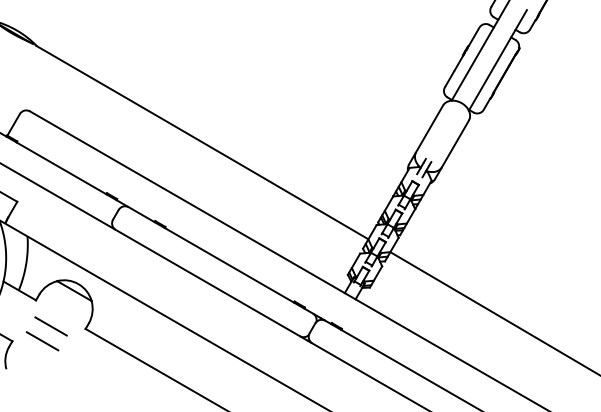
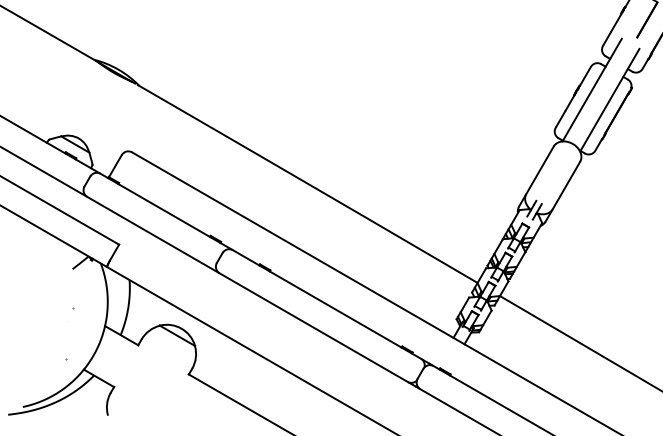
line: (50, 326) -> (153, 371), removed
line: (42, 340) -> (144, 386), removed

